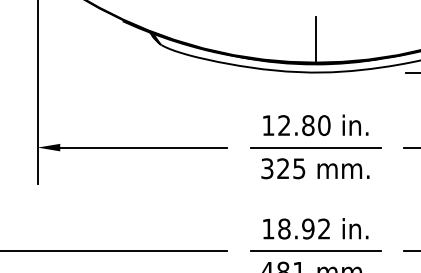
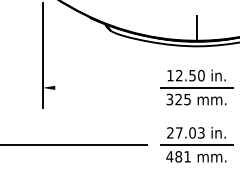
text: (308, 125) -> (192, 75), 12.80 -> 12.50
line: (140, 146) -> (99, 87), removed
text: (295, 228) -> (185, 132), 18.92 -> 27.03

